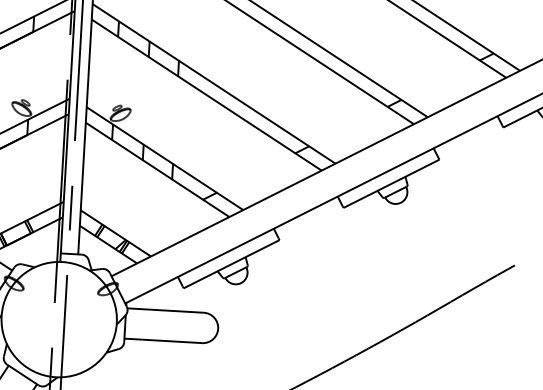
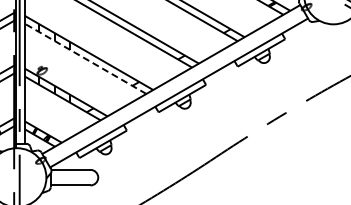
line: (206, 94) -> (85, 58), solid -> dashed

